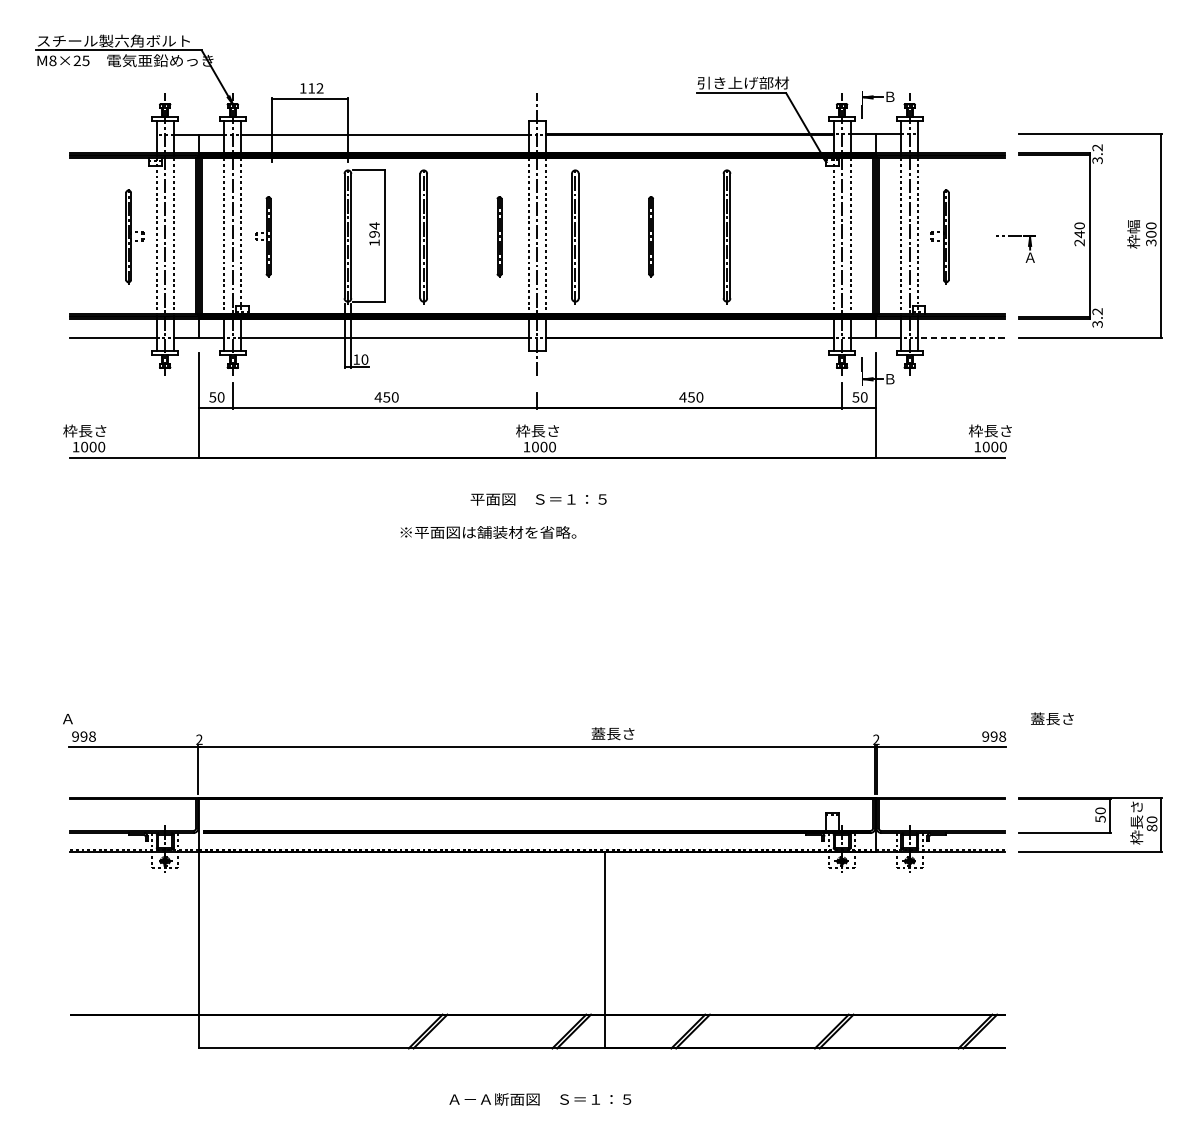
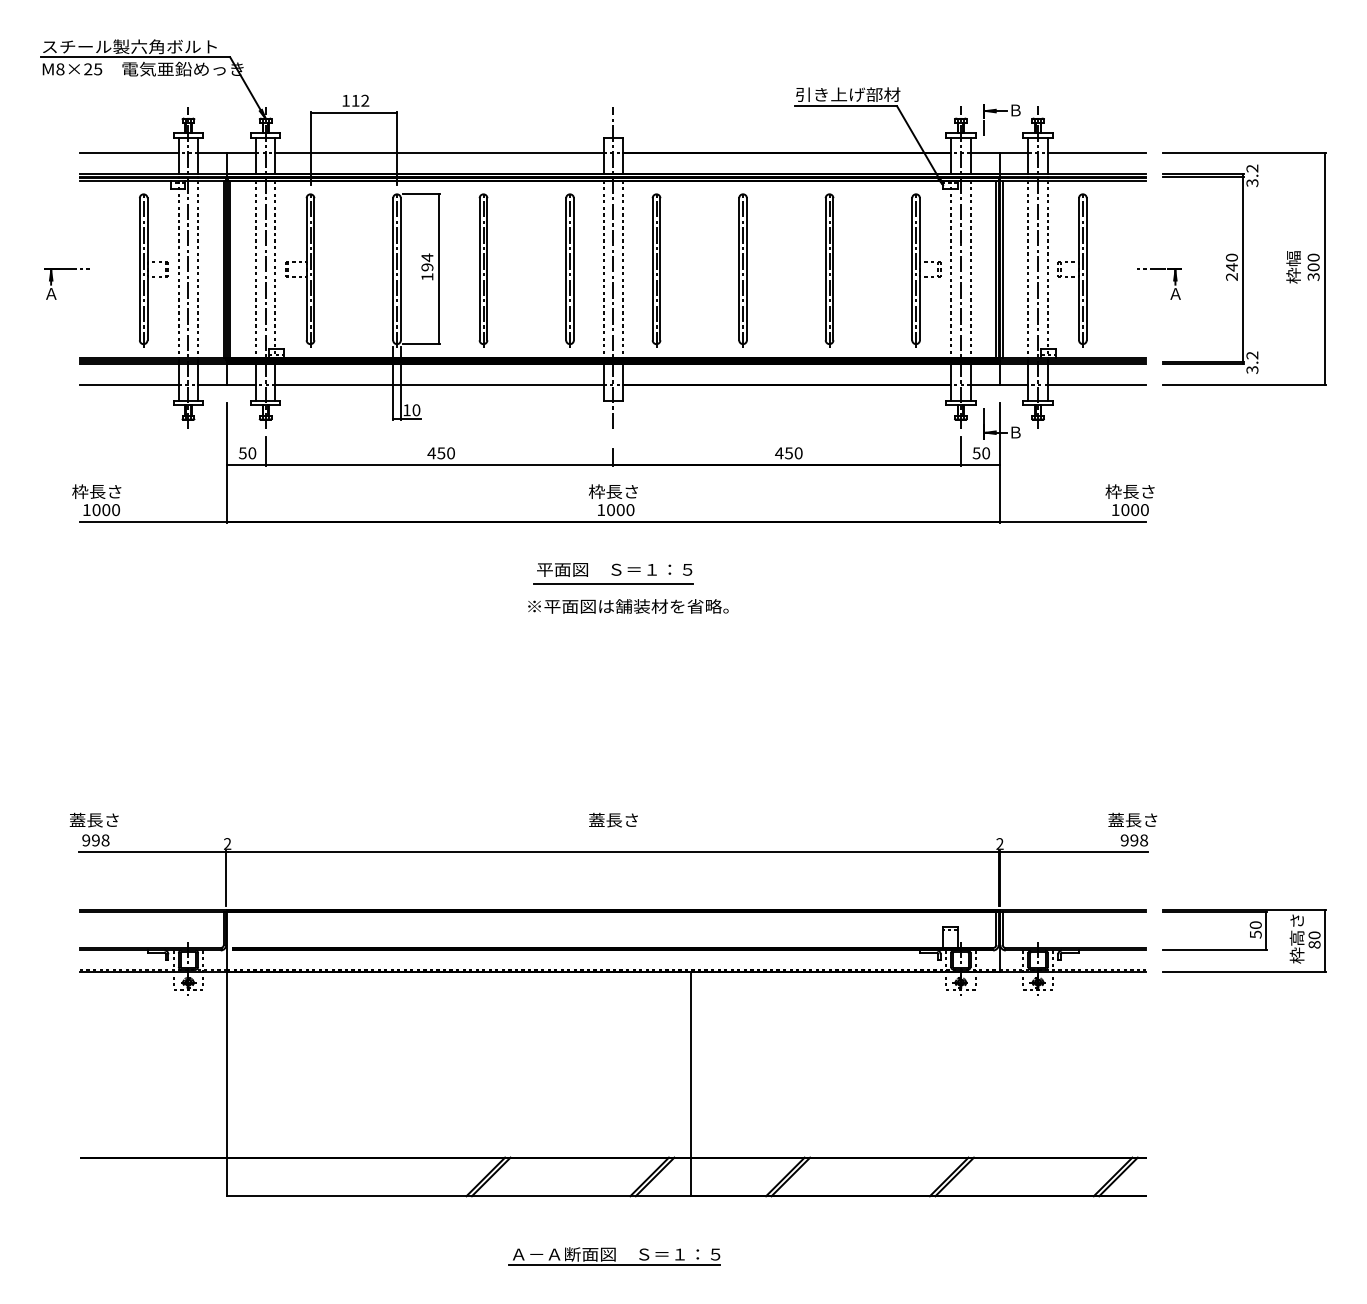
line: (113, 134) -> (129, 153), added
line: (960, 134) -> (1096, 153), added
part: (134, 237) -> (153, 270), size x1.43
part: (263, 237) -> (300, 270), size x1.67
part: (499, 237) -> (569, 270), size x1.67
part: (650, 237) -> (742, 270), size x1.67
part: (811, 237) -> (926, 270), added
part: (939, 237) -> (1072, 270), size x1.43
part: (46, 246) -> (53, 281), added
line: (960, 337) -> (1096, 385), dashed -> solid
line: (536, 511) -> (612, 583), added
text: (488, 532) -> (628, 606), moved
text: (81, 718) -> (93, 819), Ａ -> 蓋長さ
text: (1052, 718) -> (1132, 819), moved
text: (613, 733) -> (613, 819), moved
text: (1136, 821) -> (1296, 937), 枠長さ -> 枠高さ
line: (538, 1108) -> (614, 1264), added

